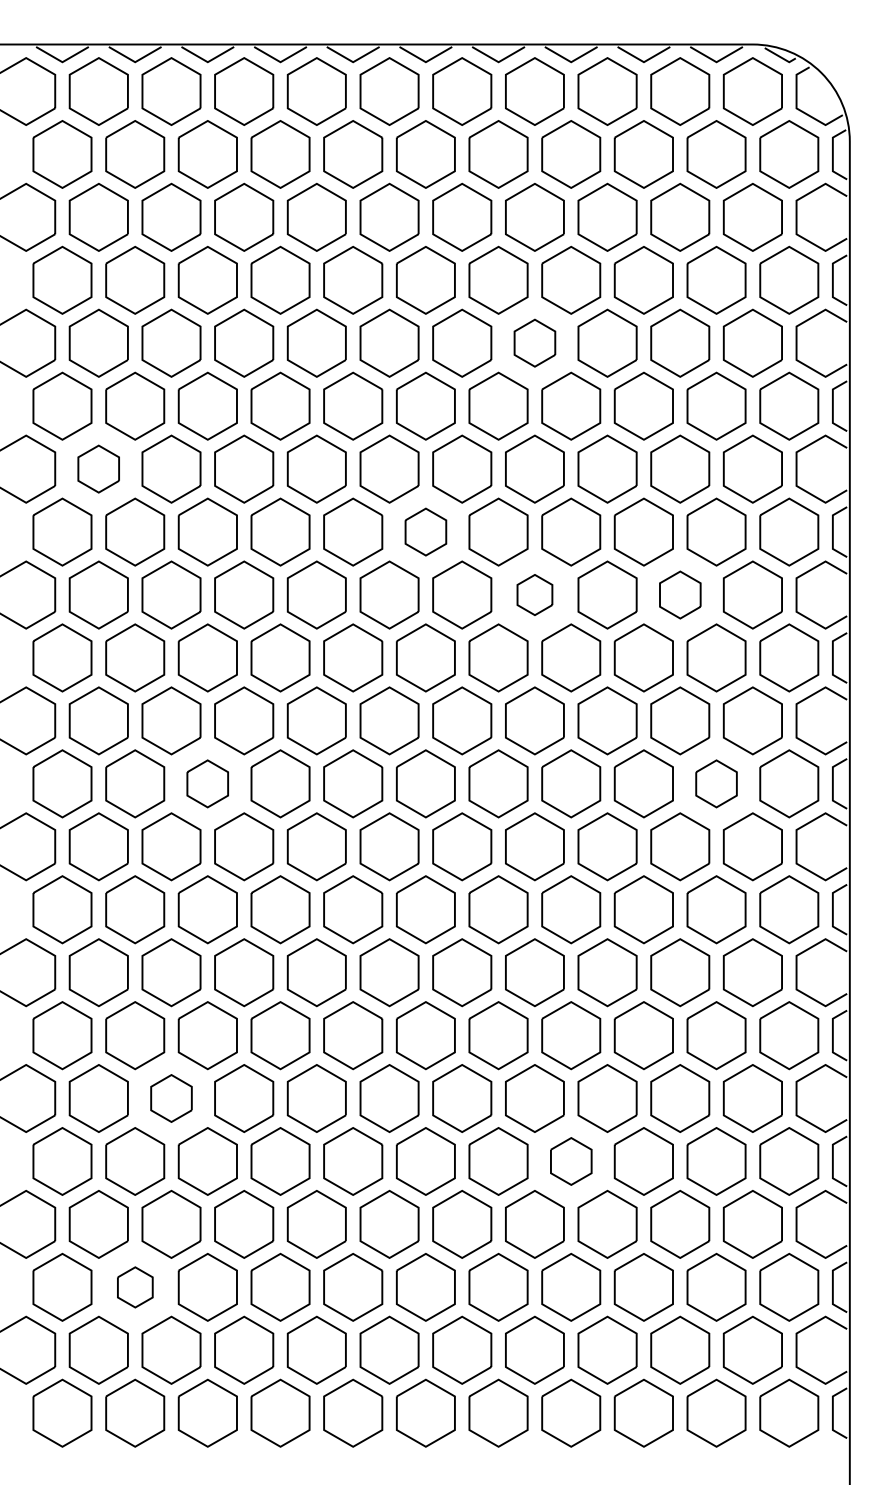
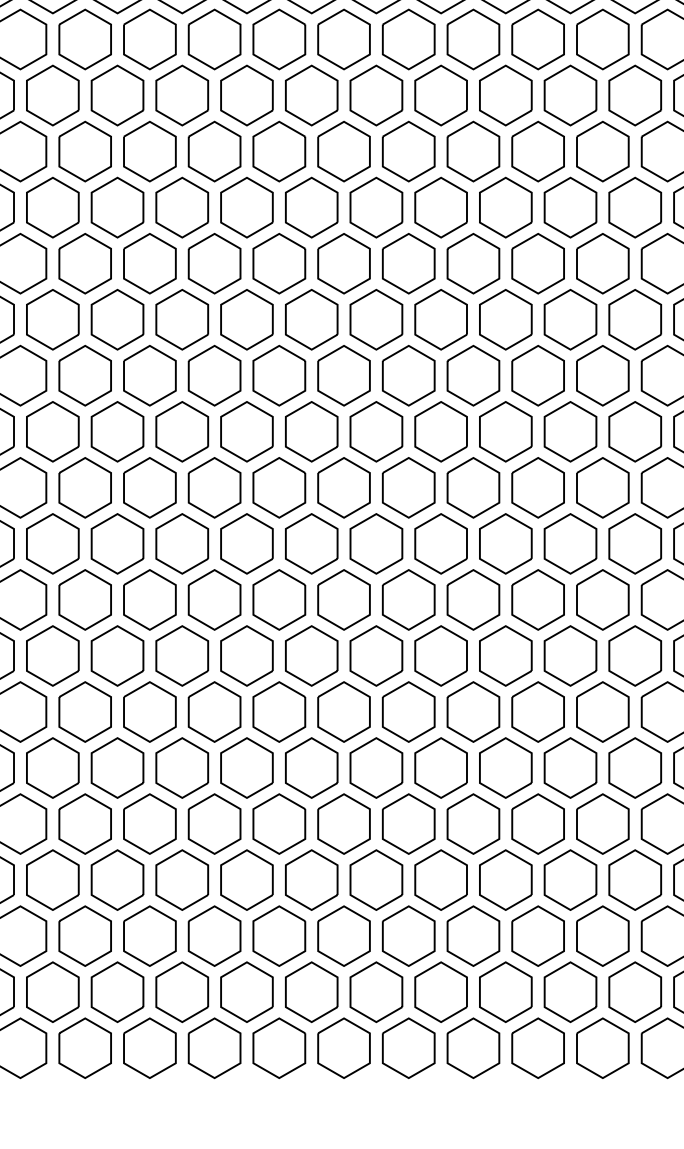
part: (534, 342) -> (440, 94), size x1.43
part: (98, 468) -> (52, 207), size x1.43
part: (425, 531) -> (343, 263), size x1.43
part: (534, 594) -> (440, 319), size x1.67
part: (680, 594) -> (570, 319), size x1.43
part: (207, 783) -> (149, 487), size x1.43
part: (716, 783) -> (602, 487), size x1.43
part: (171, 1098) -> (117, 768), size x1.43
part: (571, 1161) -> (473, 824), size x1.43
part: (135, 1287) -> (85, 936), size x1.67

